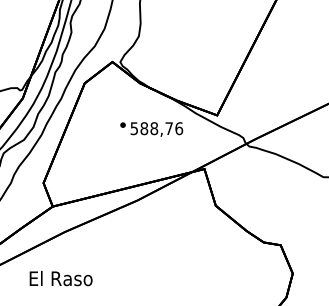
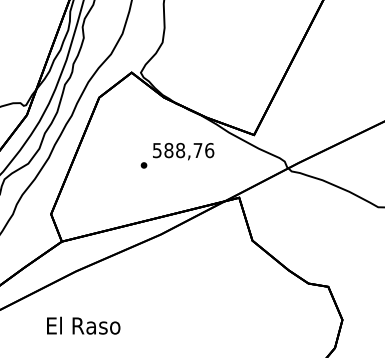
part: (122, 125) -> (143, 165), moved
text: (60, 278) -> (83, 325), moved

